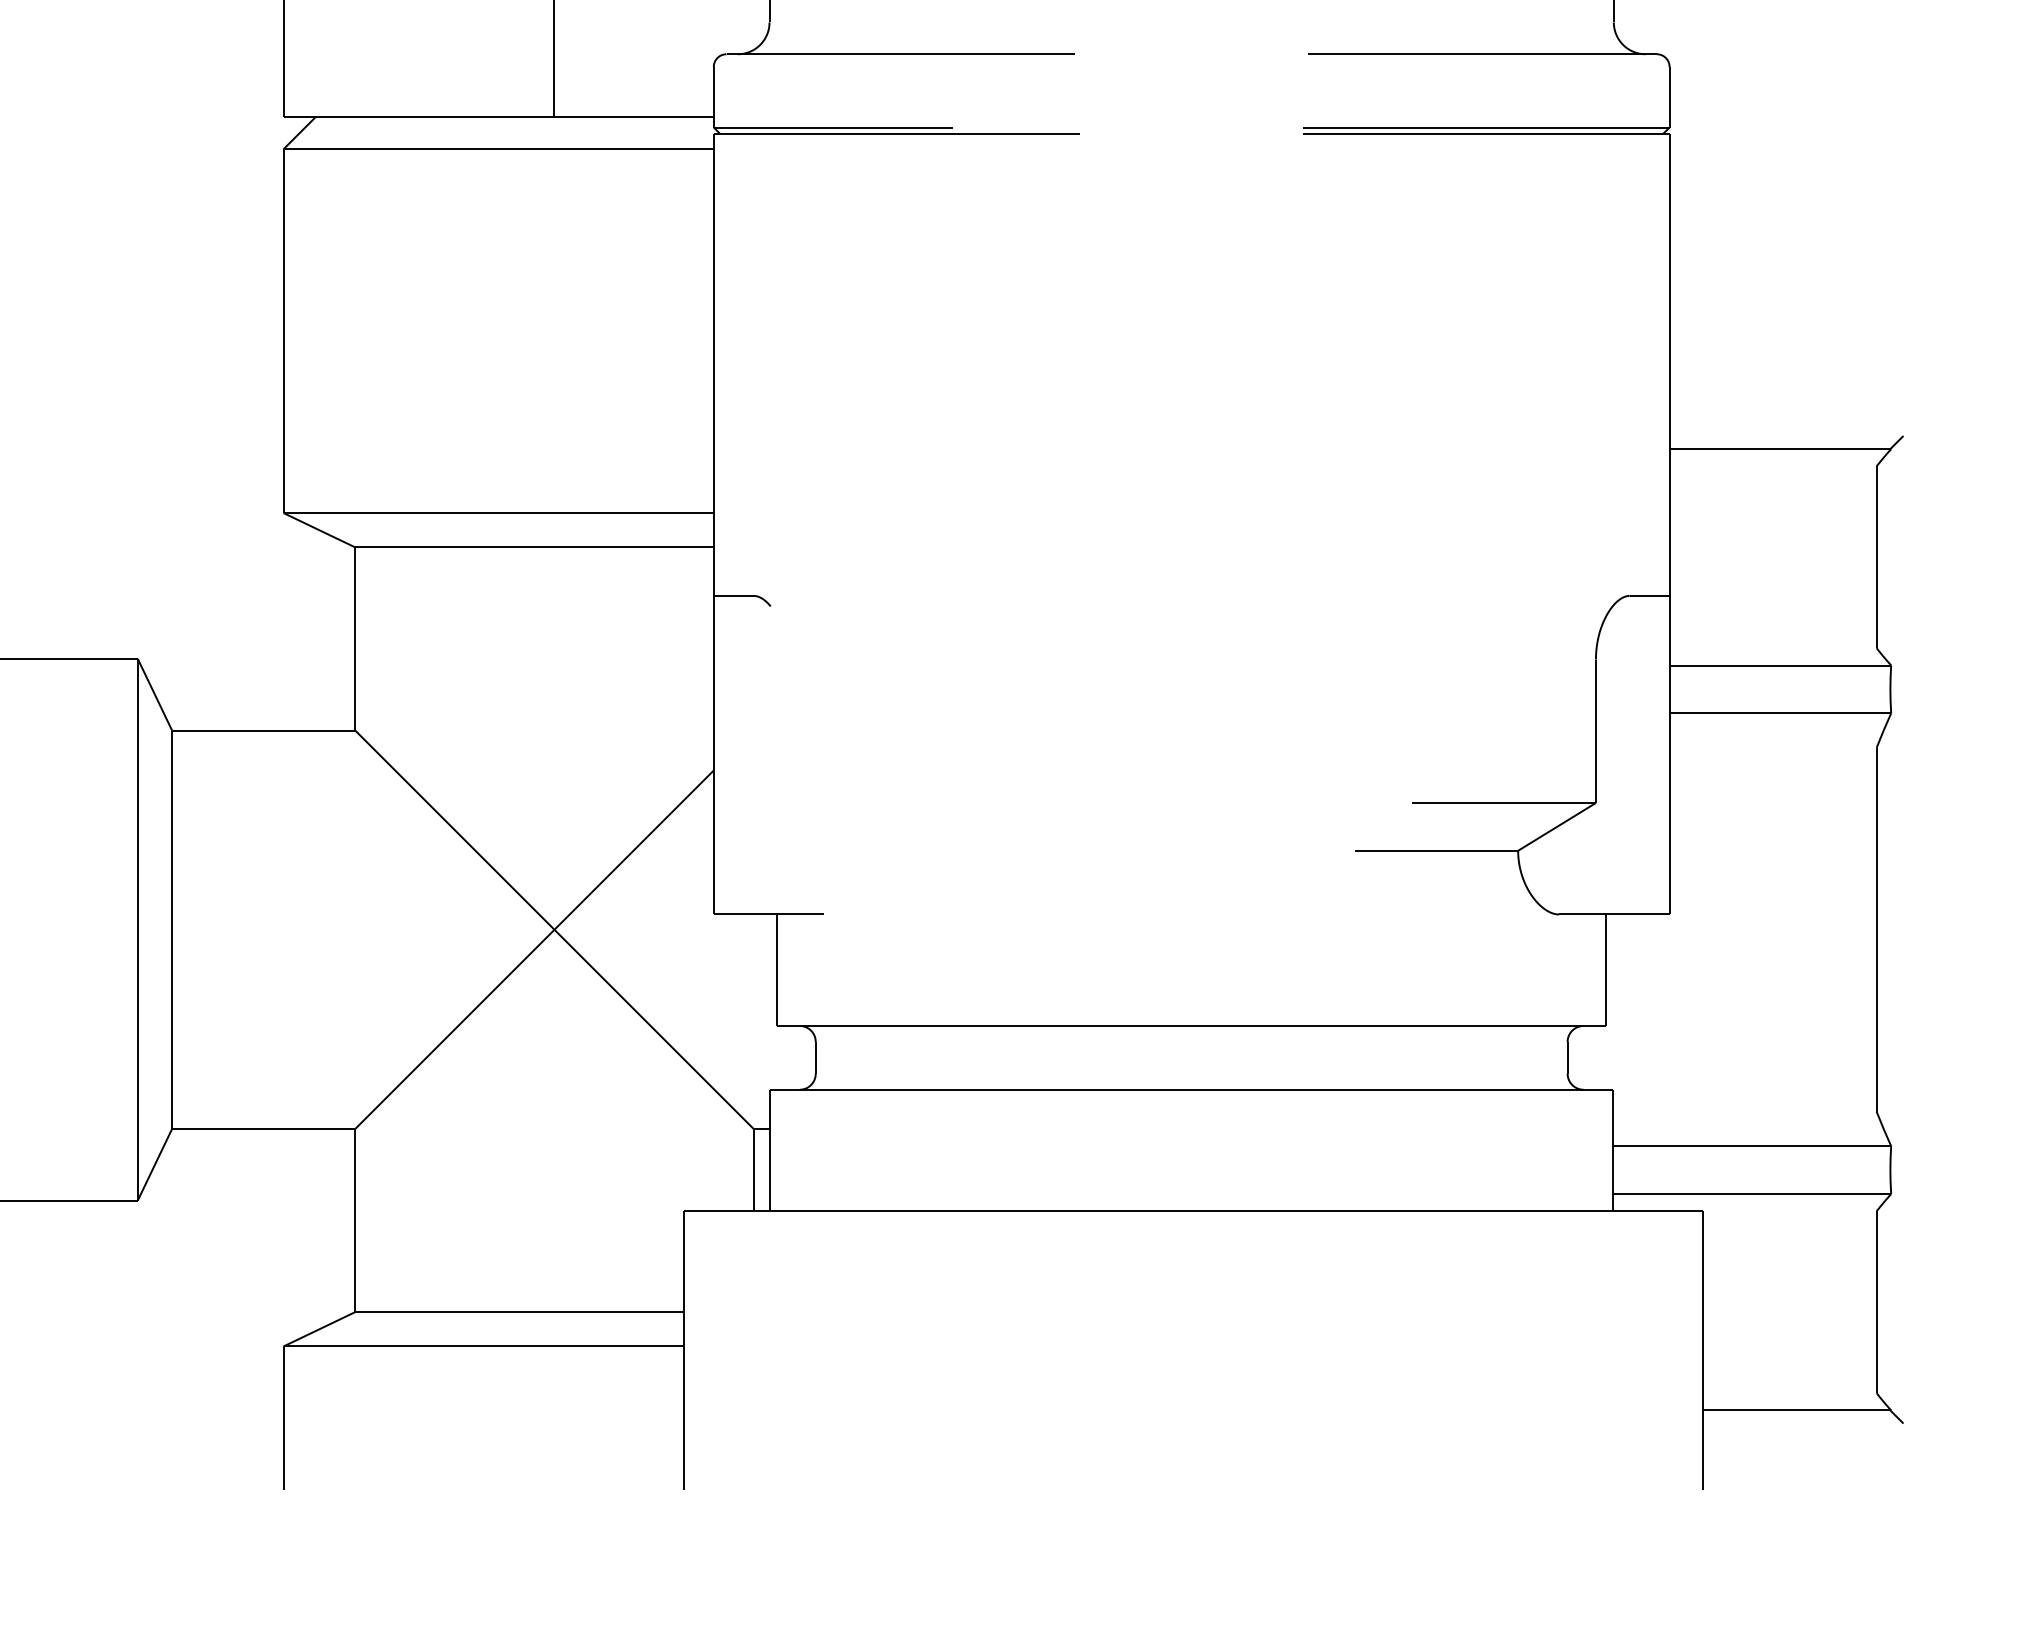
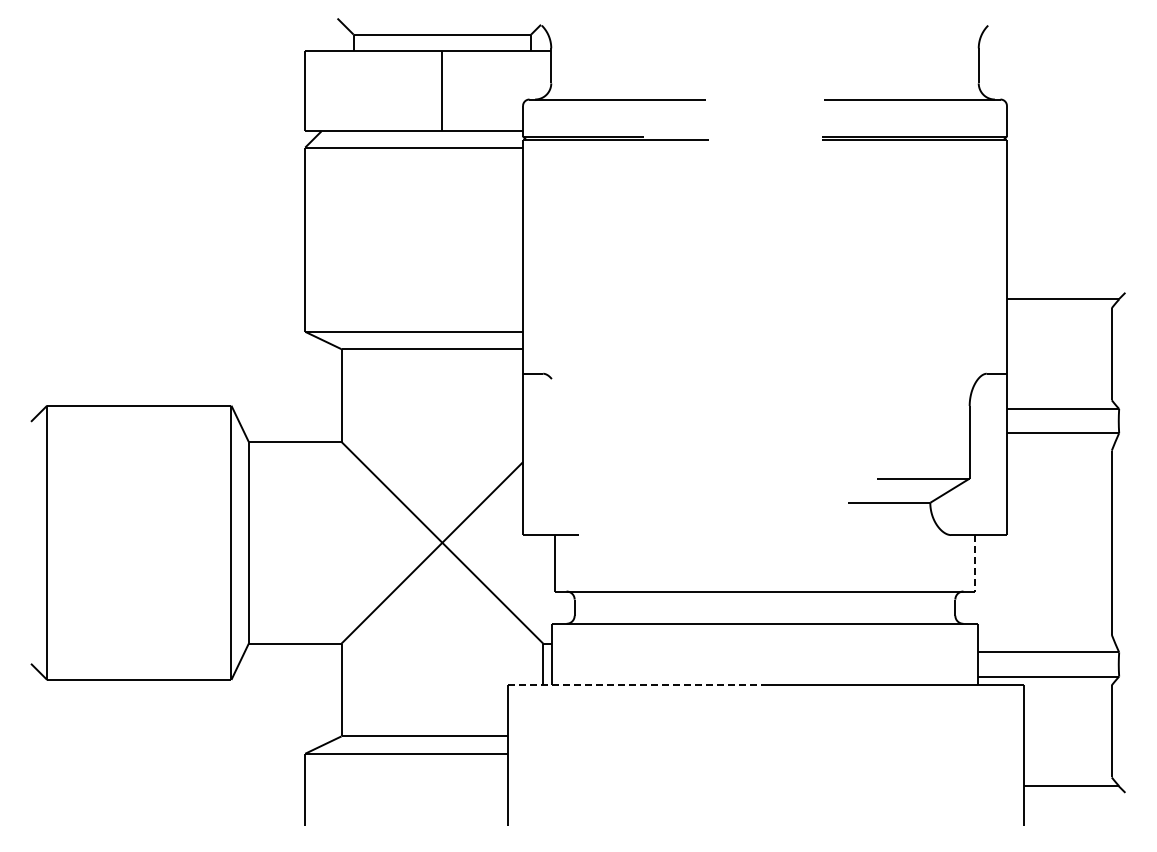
line: (1605, 970) -> (974, 563), solid -> dashed
line: (939, 1211) -> (637, 685), solid -> dashed

